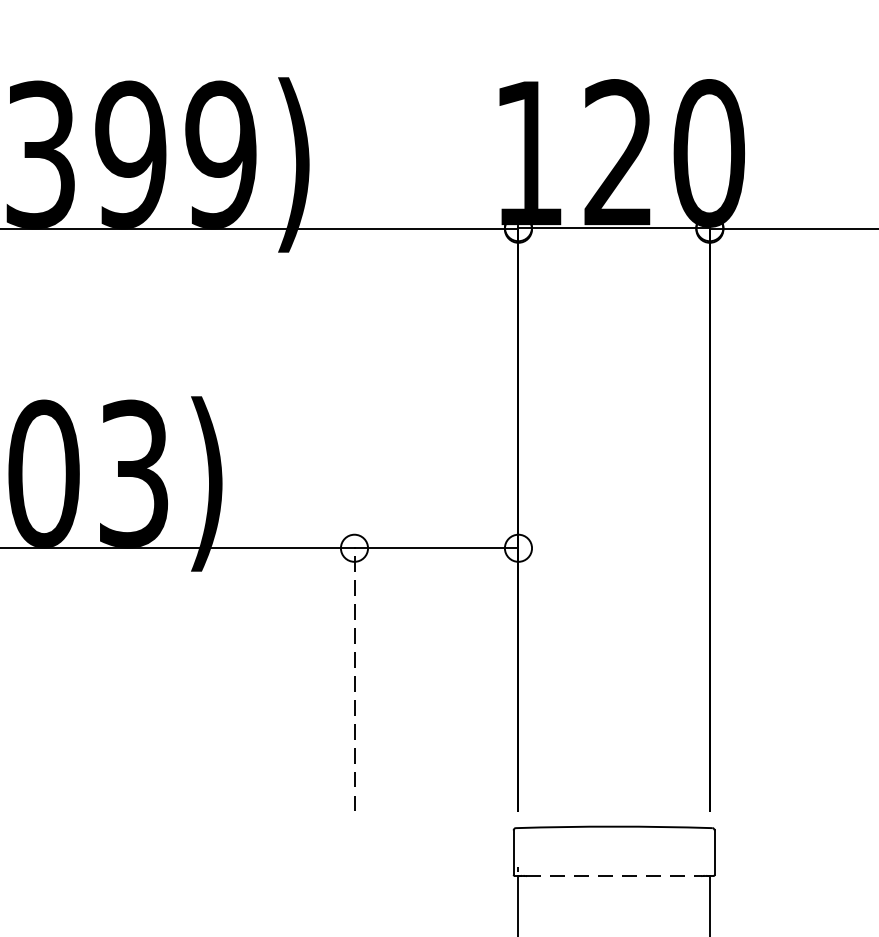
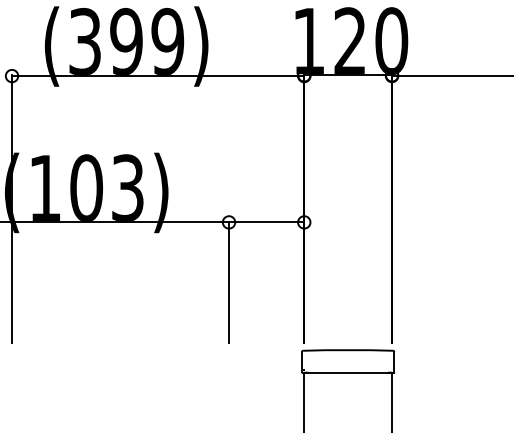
line: (355, 679) -> (229, 282), dashed -> solid
line: (614, 875) -> (348, 372), dashed -> solid

